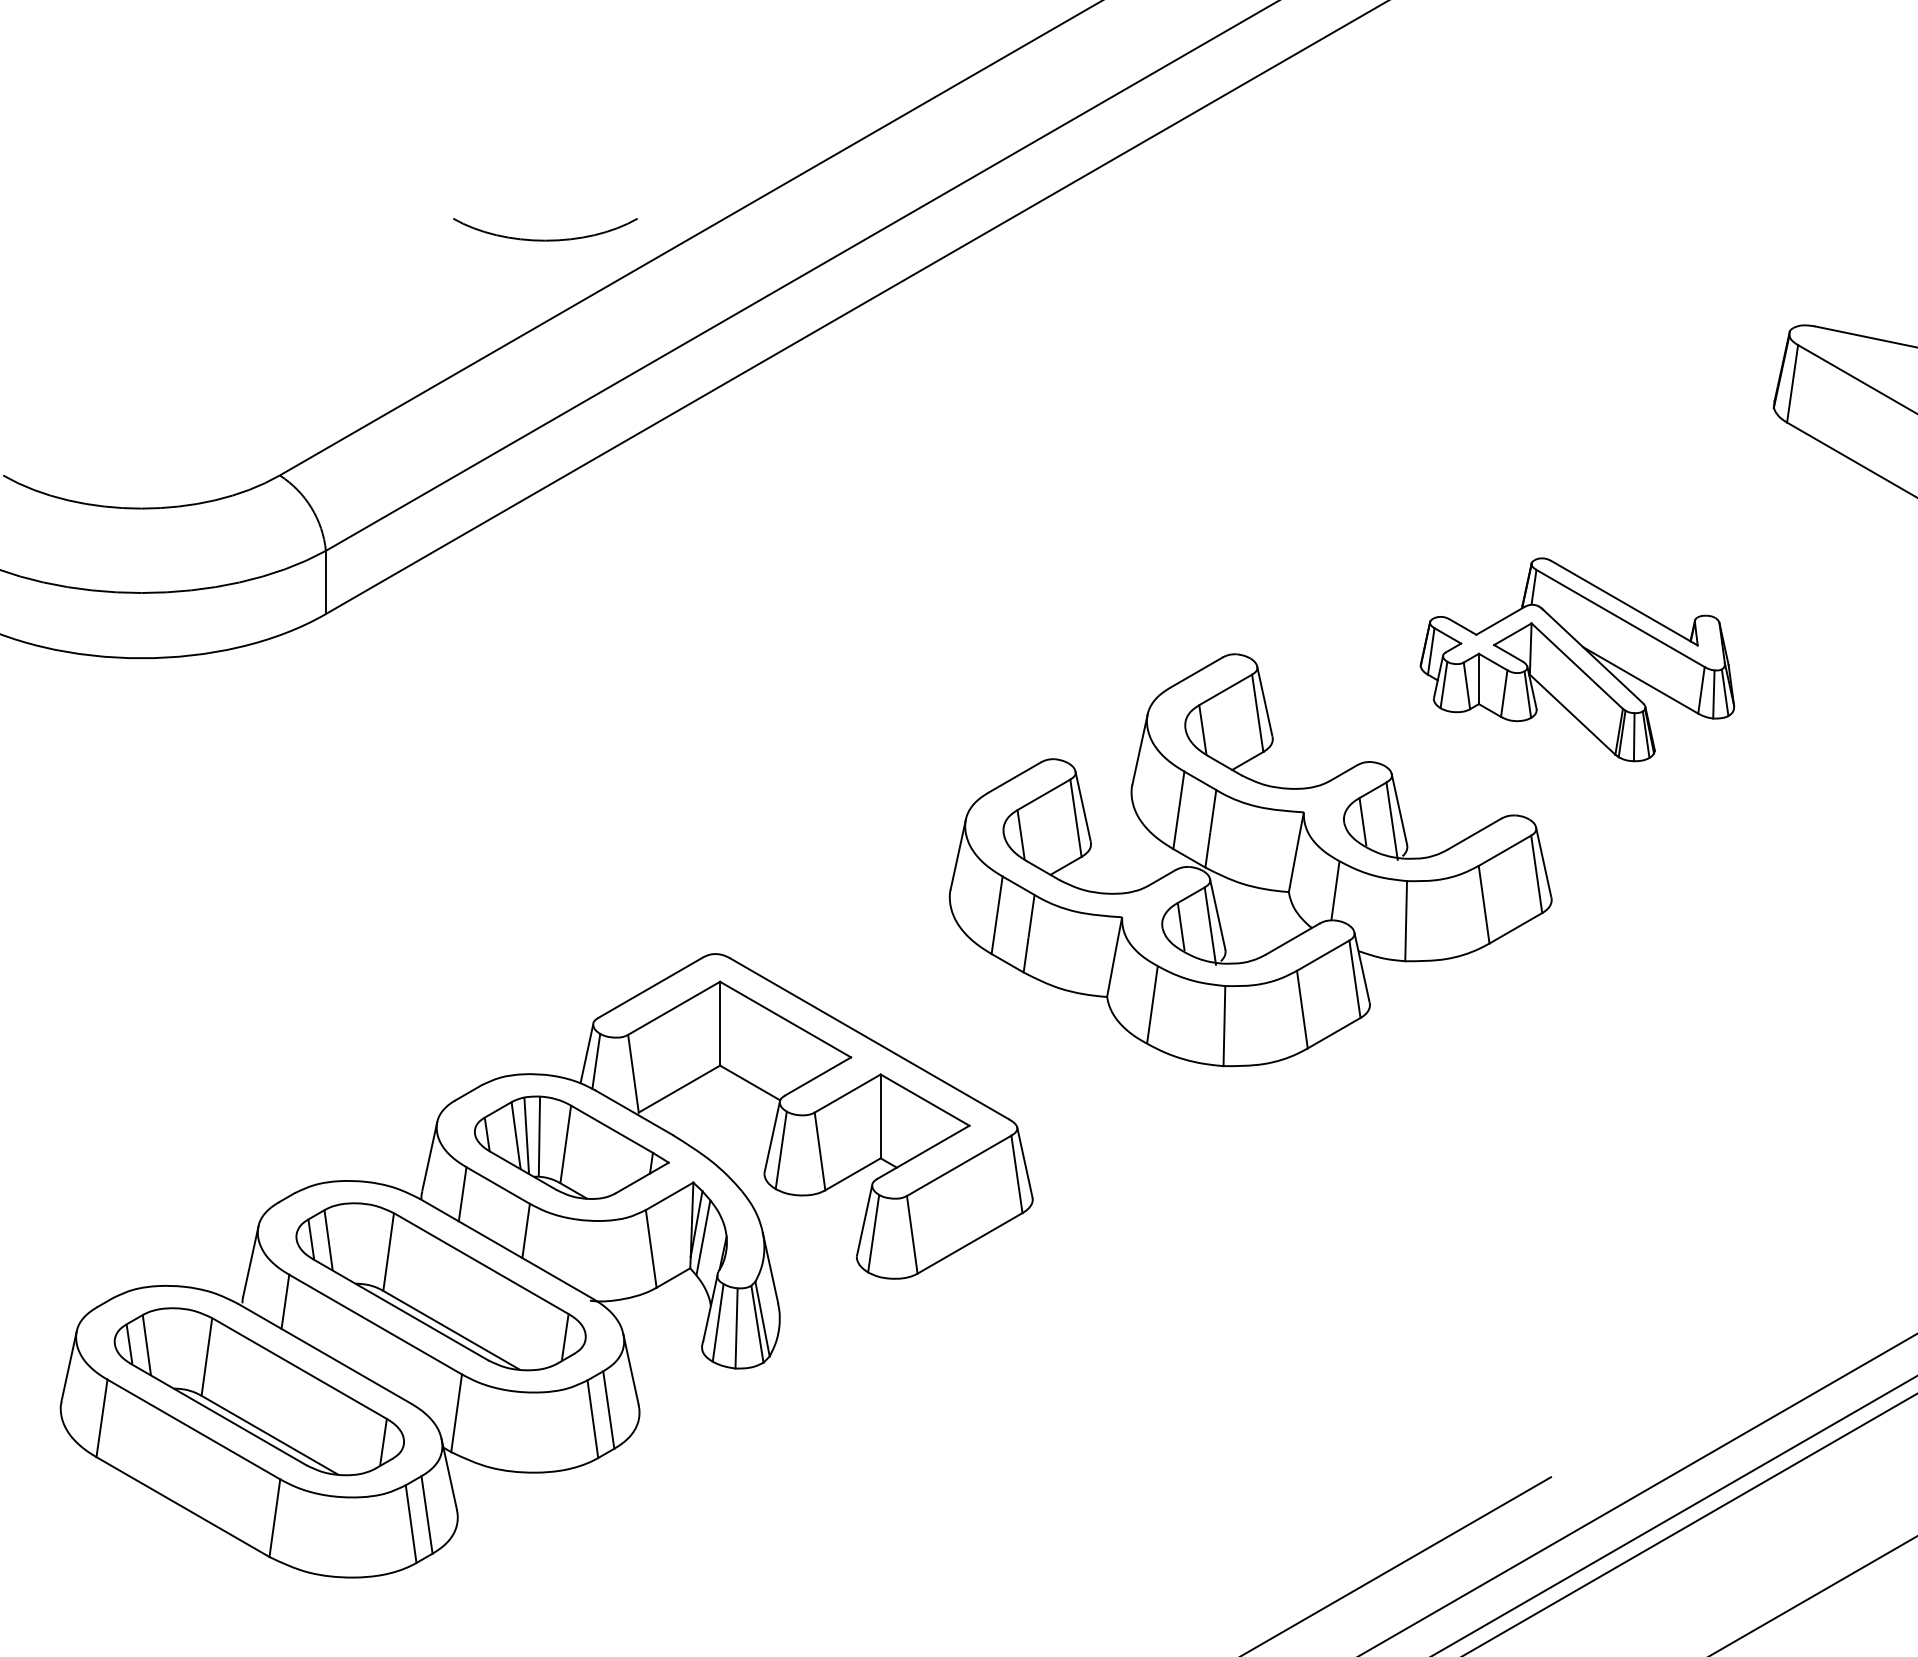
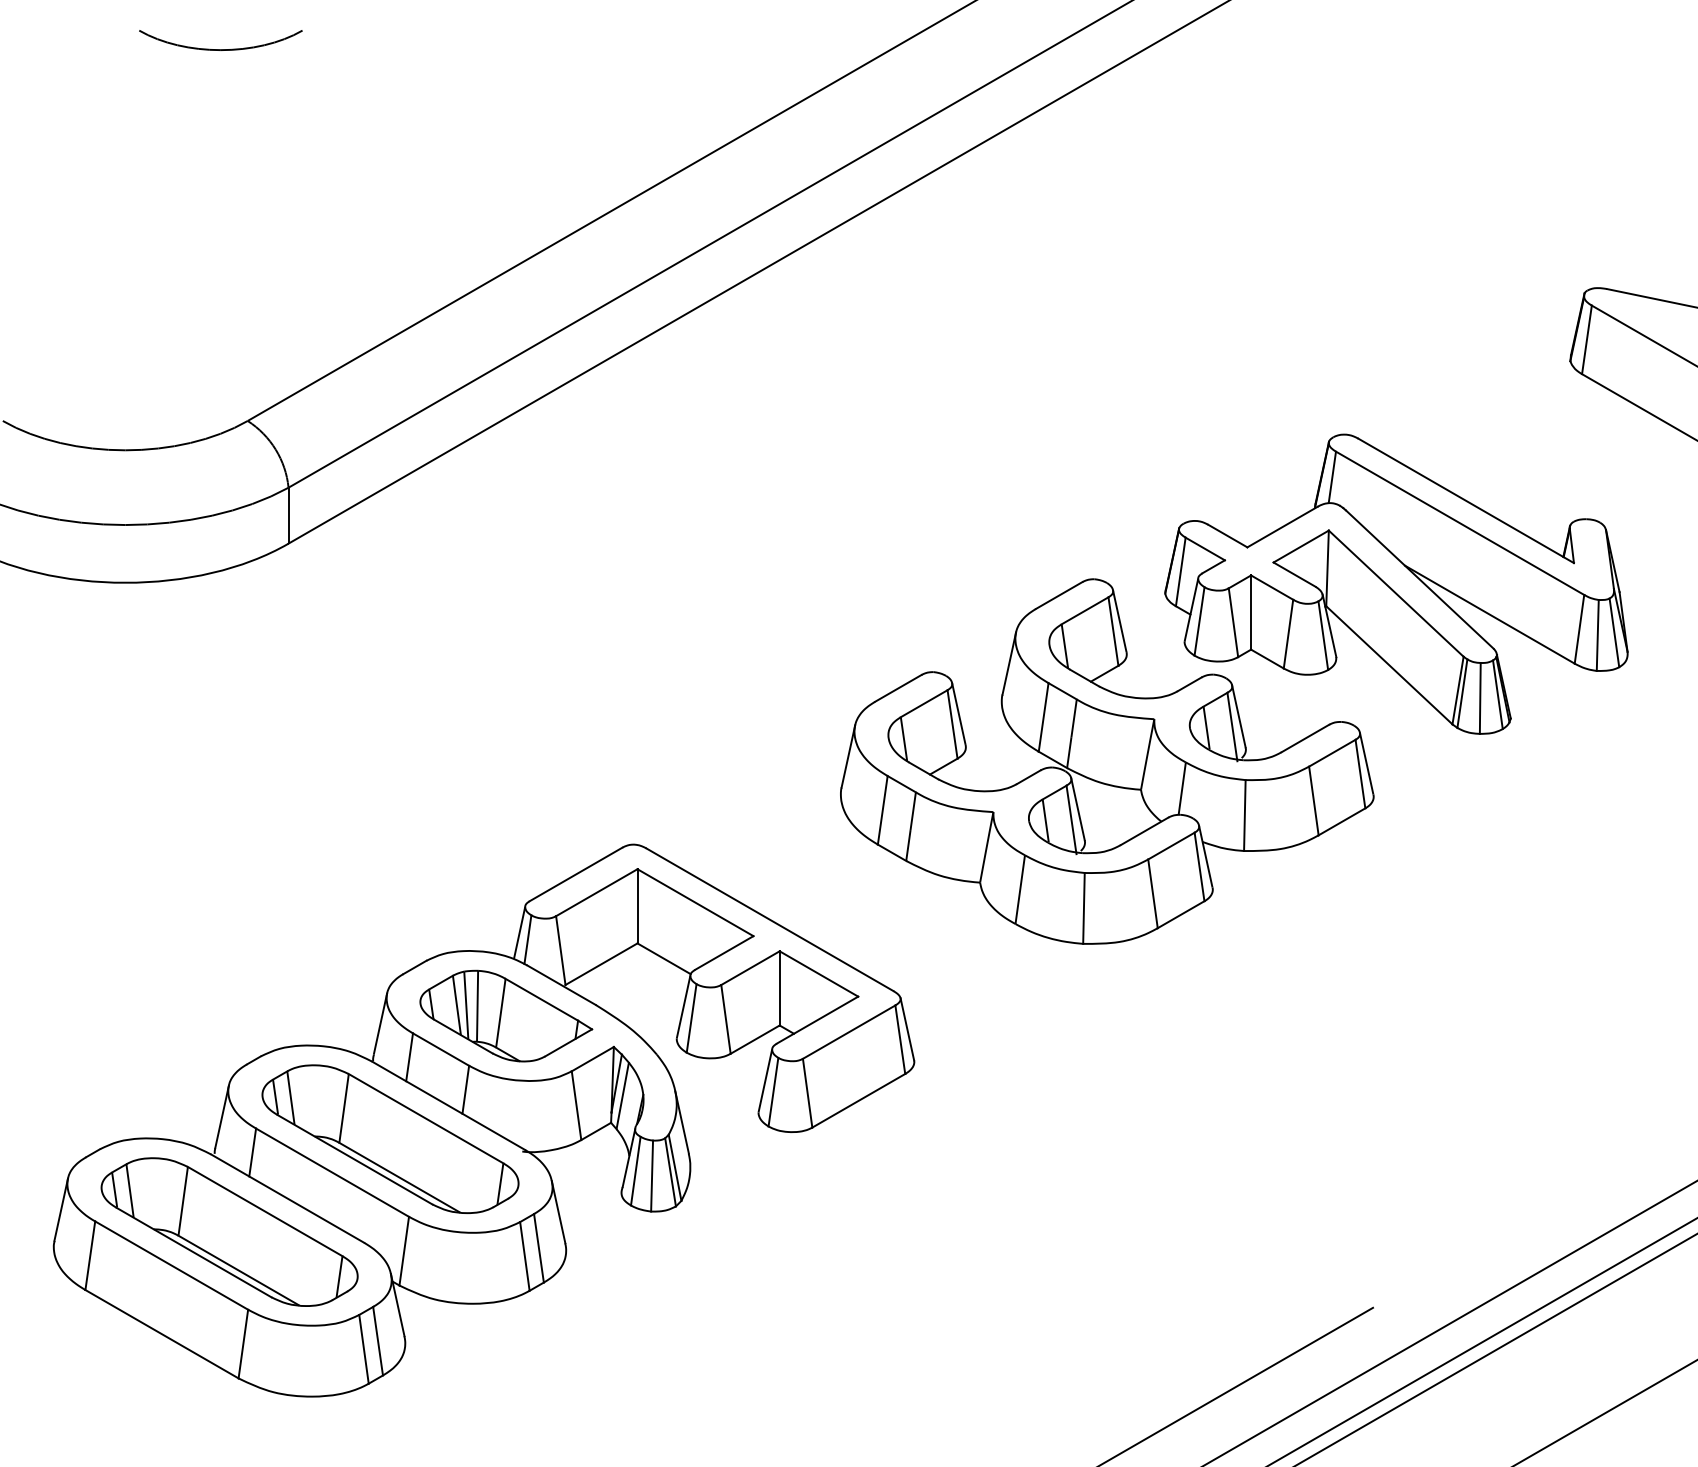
curve: (545, 239) -> (220, 49), moved
part: (1577, 659) -> (1396, 583), size x1.67

